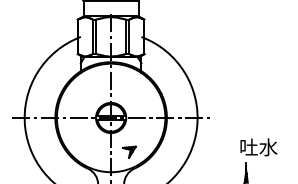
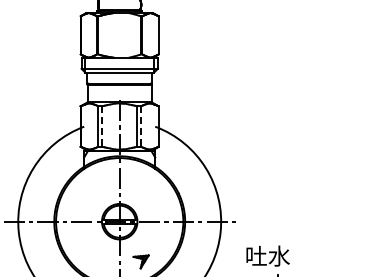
line: (96, 37) -> (102, 127), solid -> dashed
line: (129, 37) -> (141, 127), solid -> dashed
text: (258, 146) -> (267, 255), moved

